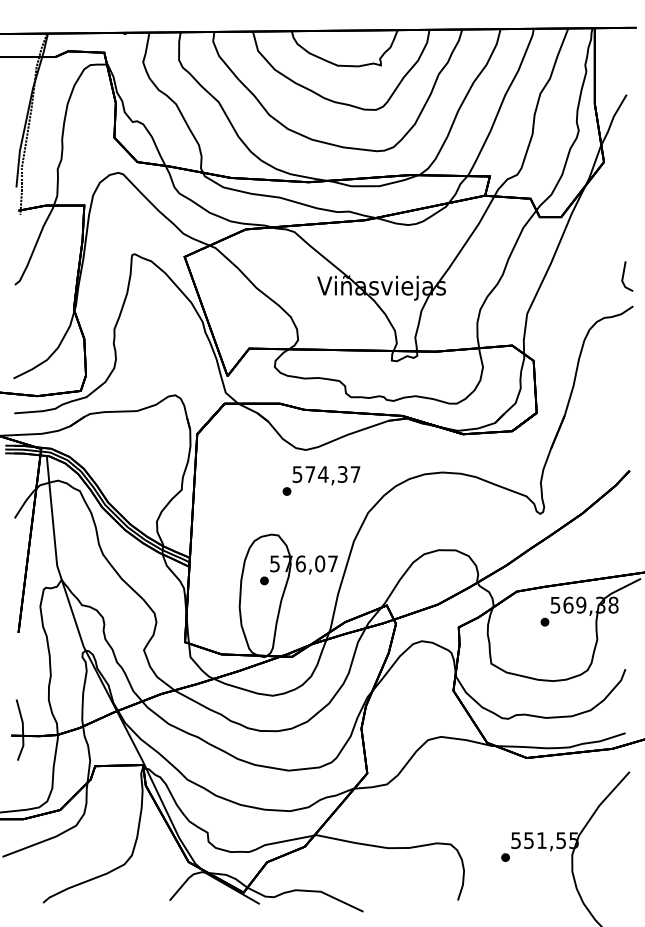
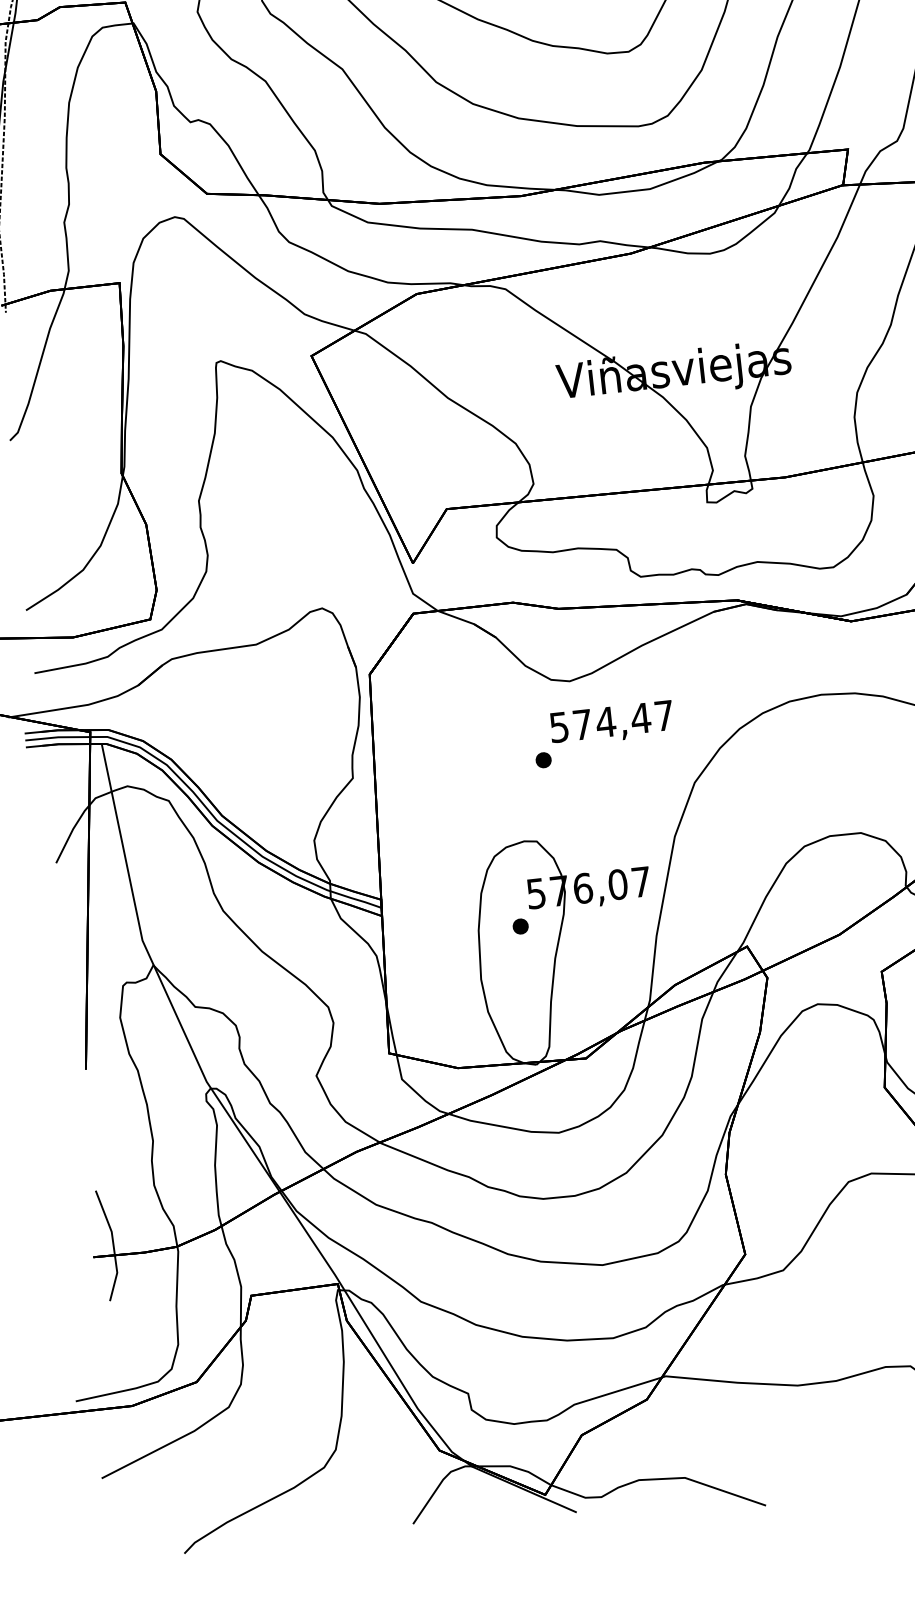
text: (342, 474) -> (640, 718), 574,37 -> 574,47

